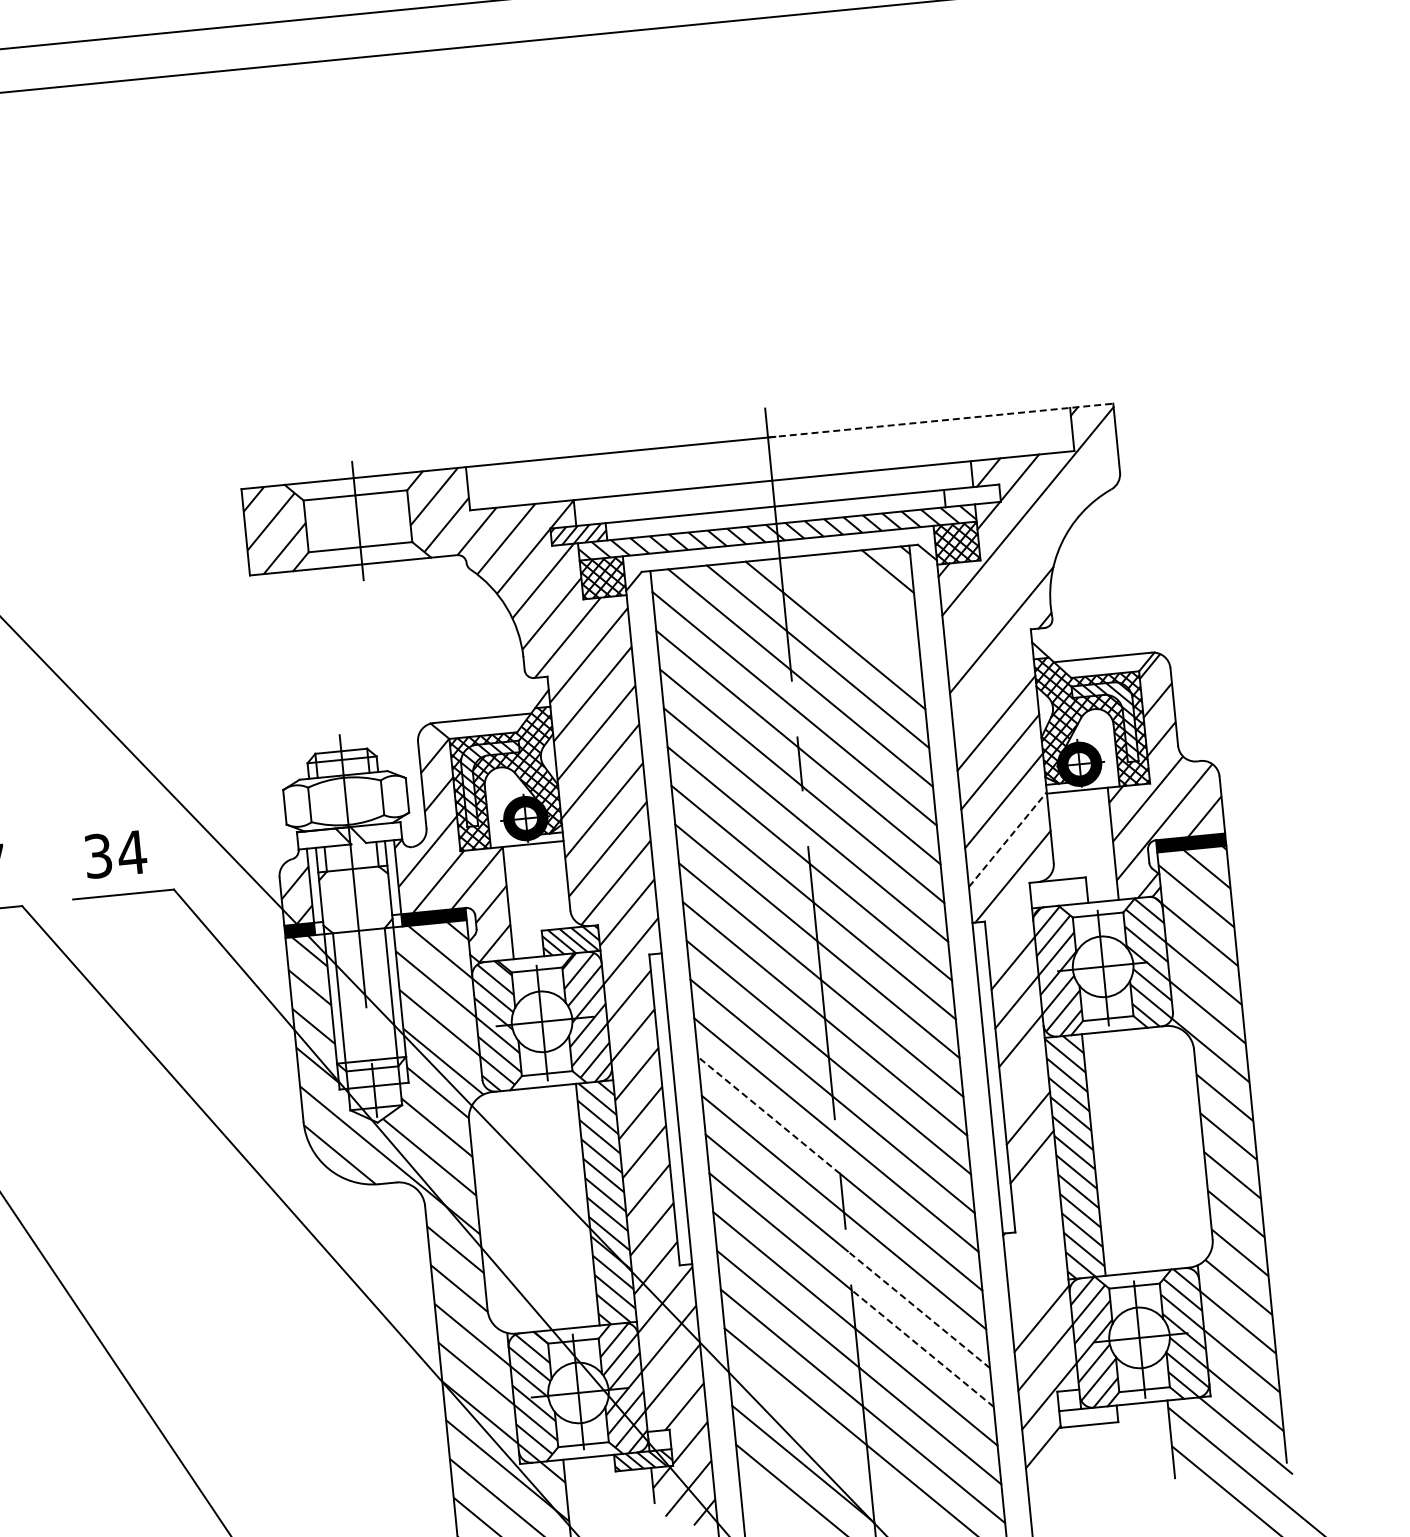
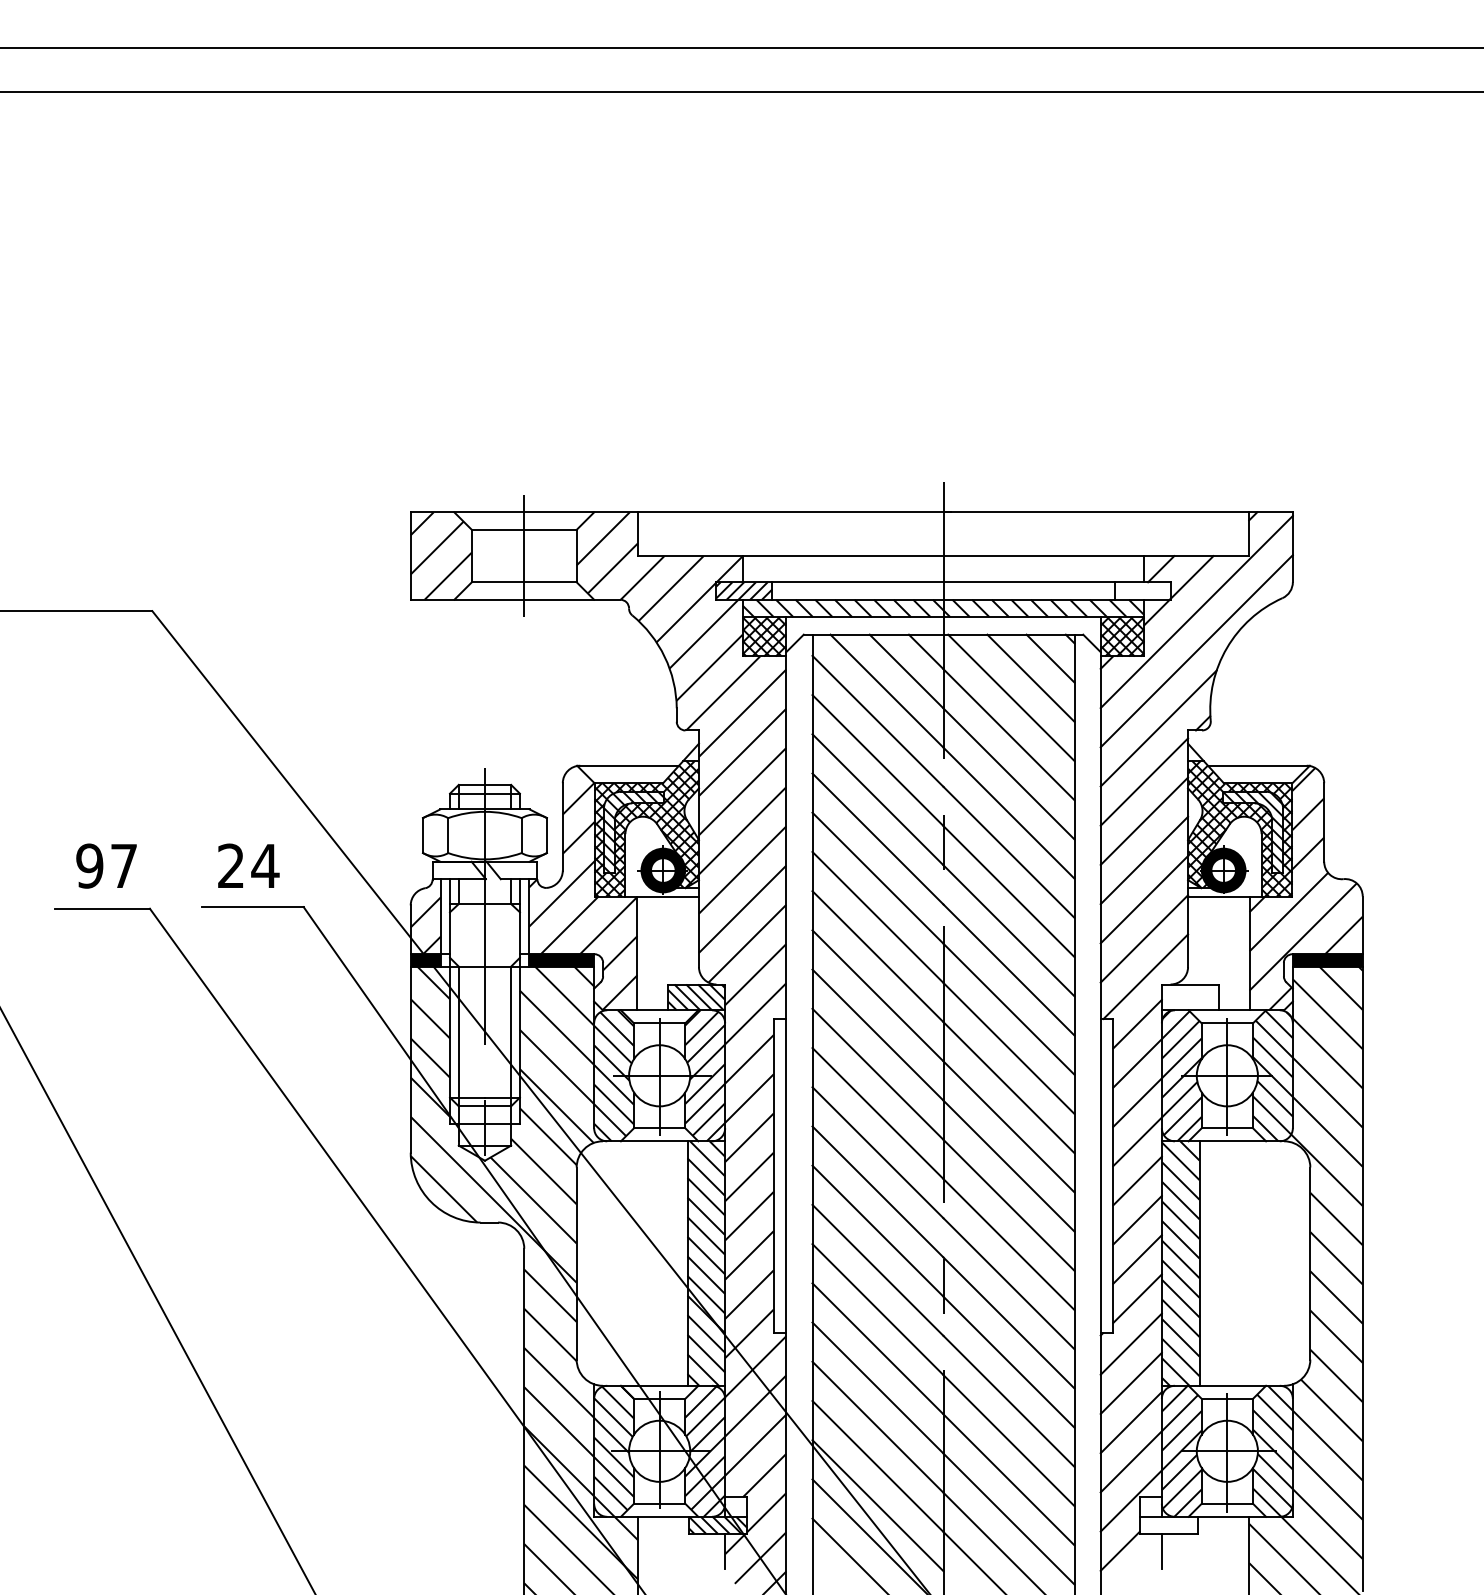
line: (940, 420) -> (1118, 512), dashed -> solid
line: (1031, 550) -> (1196, 651), added
line: (869, 592) -> (1030, 677), added
line: (853, 613) -> (1011, 697), added
line: (992, 683) -> (1144, 781), added
line: (1007, 839) -> (1144, 938), dashed -> solid
text: (98, 855) -> (231, 865), 34 -> 24
line: (1009, 923) -> (1137, 1023), added
line: (1024, 1078) -> (1137, 1180), added
line: (769, 1114) -> (878, 1191), dashed -> solid
line: (1035, 1195) -> (1137, 1298), added
line: (1033, 1240) -> (1130, 1343), added
line: (1037, 1279) -> (1130, 1382), added
line: (919, 1309) -> (1009, 1401), dashed -> solid
line: (923, 1348) -> (1009, 1440), dashed -> solid
line: (799, 1425) -> (877, 1505), added
line: (1084, 1443) -> (1161, 1551), added

